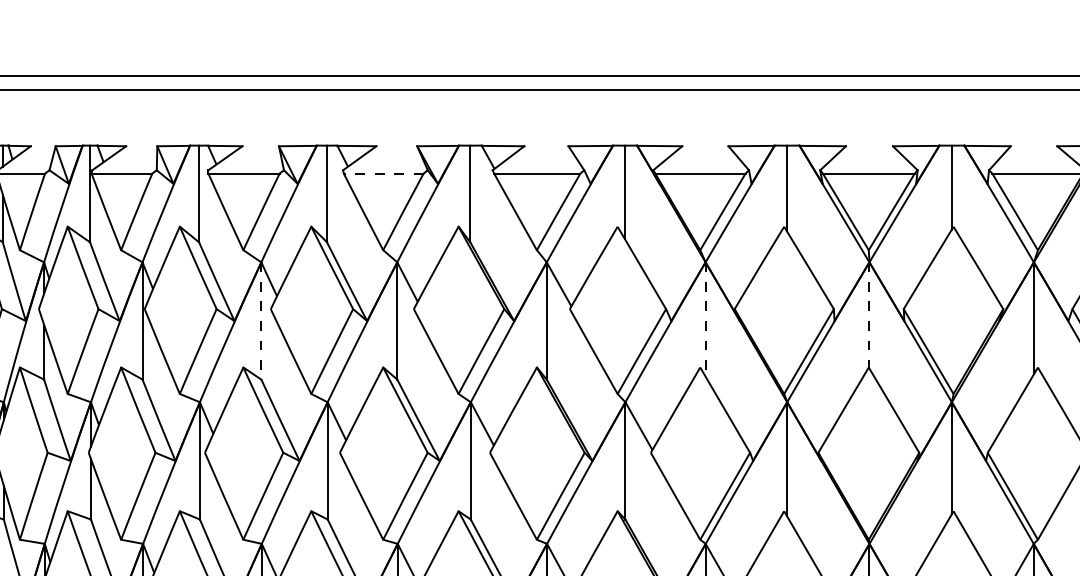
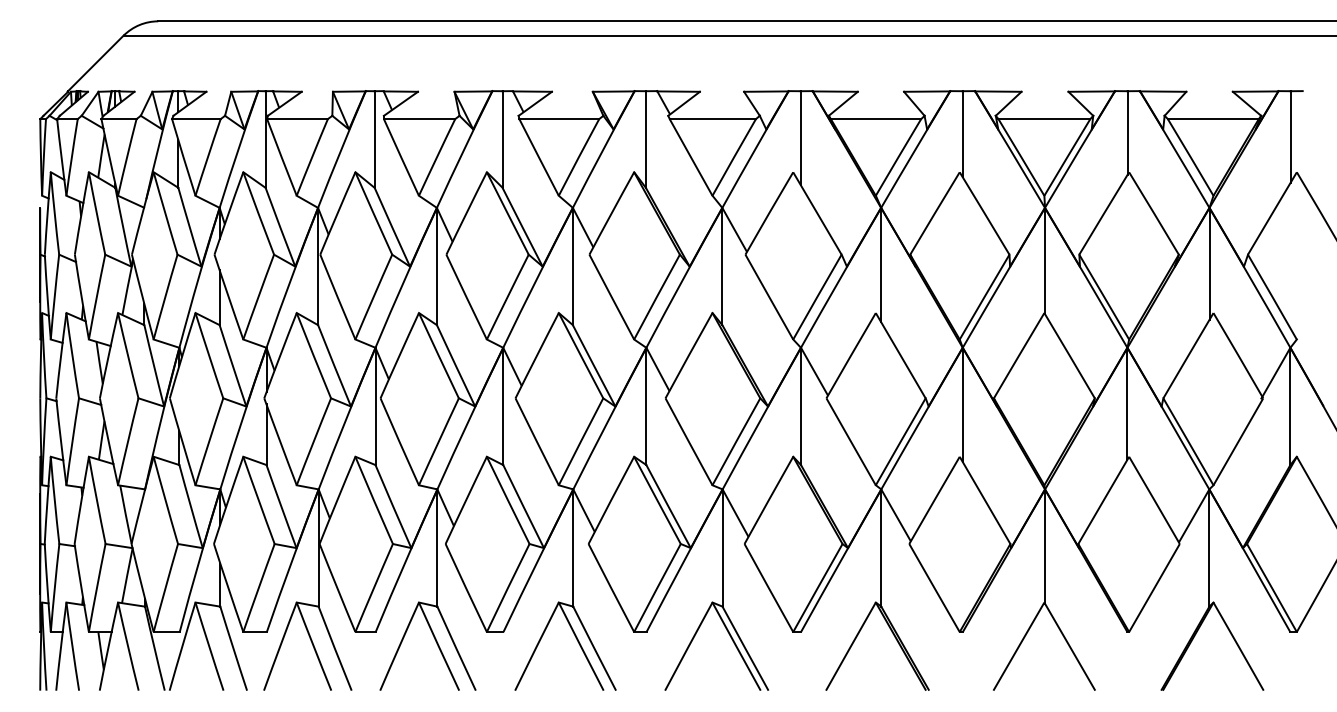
line: (383, 173) -> (559, 119), dashed -> solid
line: (869, 315) -> (1045, 261), dashed -> solid
line: (705, 319) -> (881, 265), dashed -> solid
line: (260, 320) -> (436, 266), dashed -> solid

